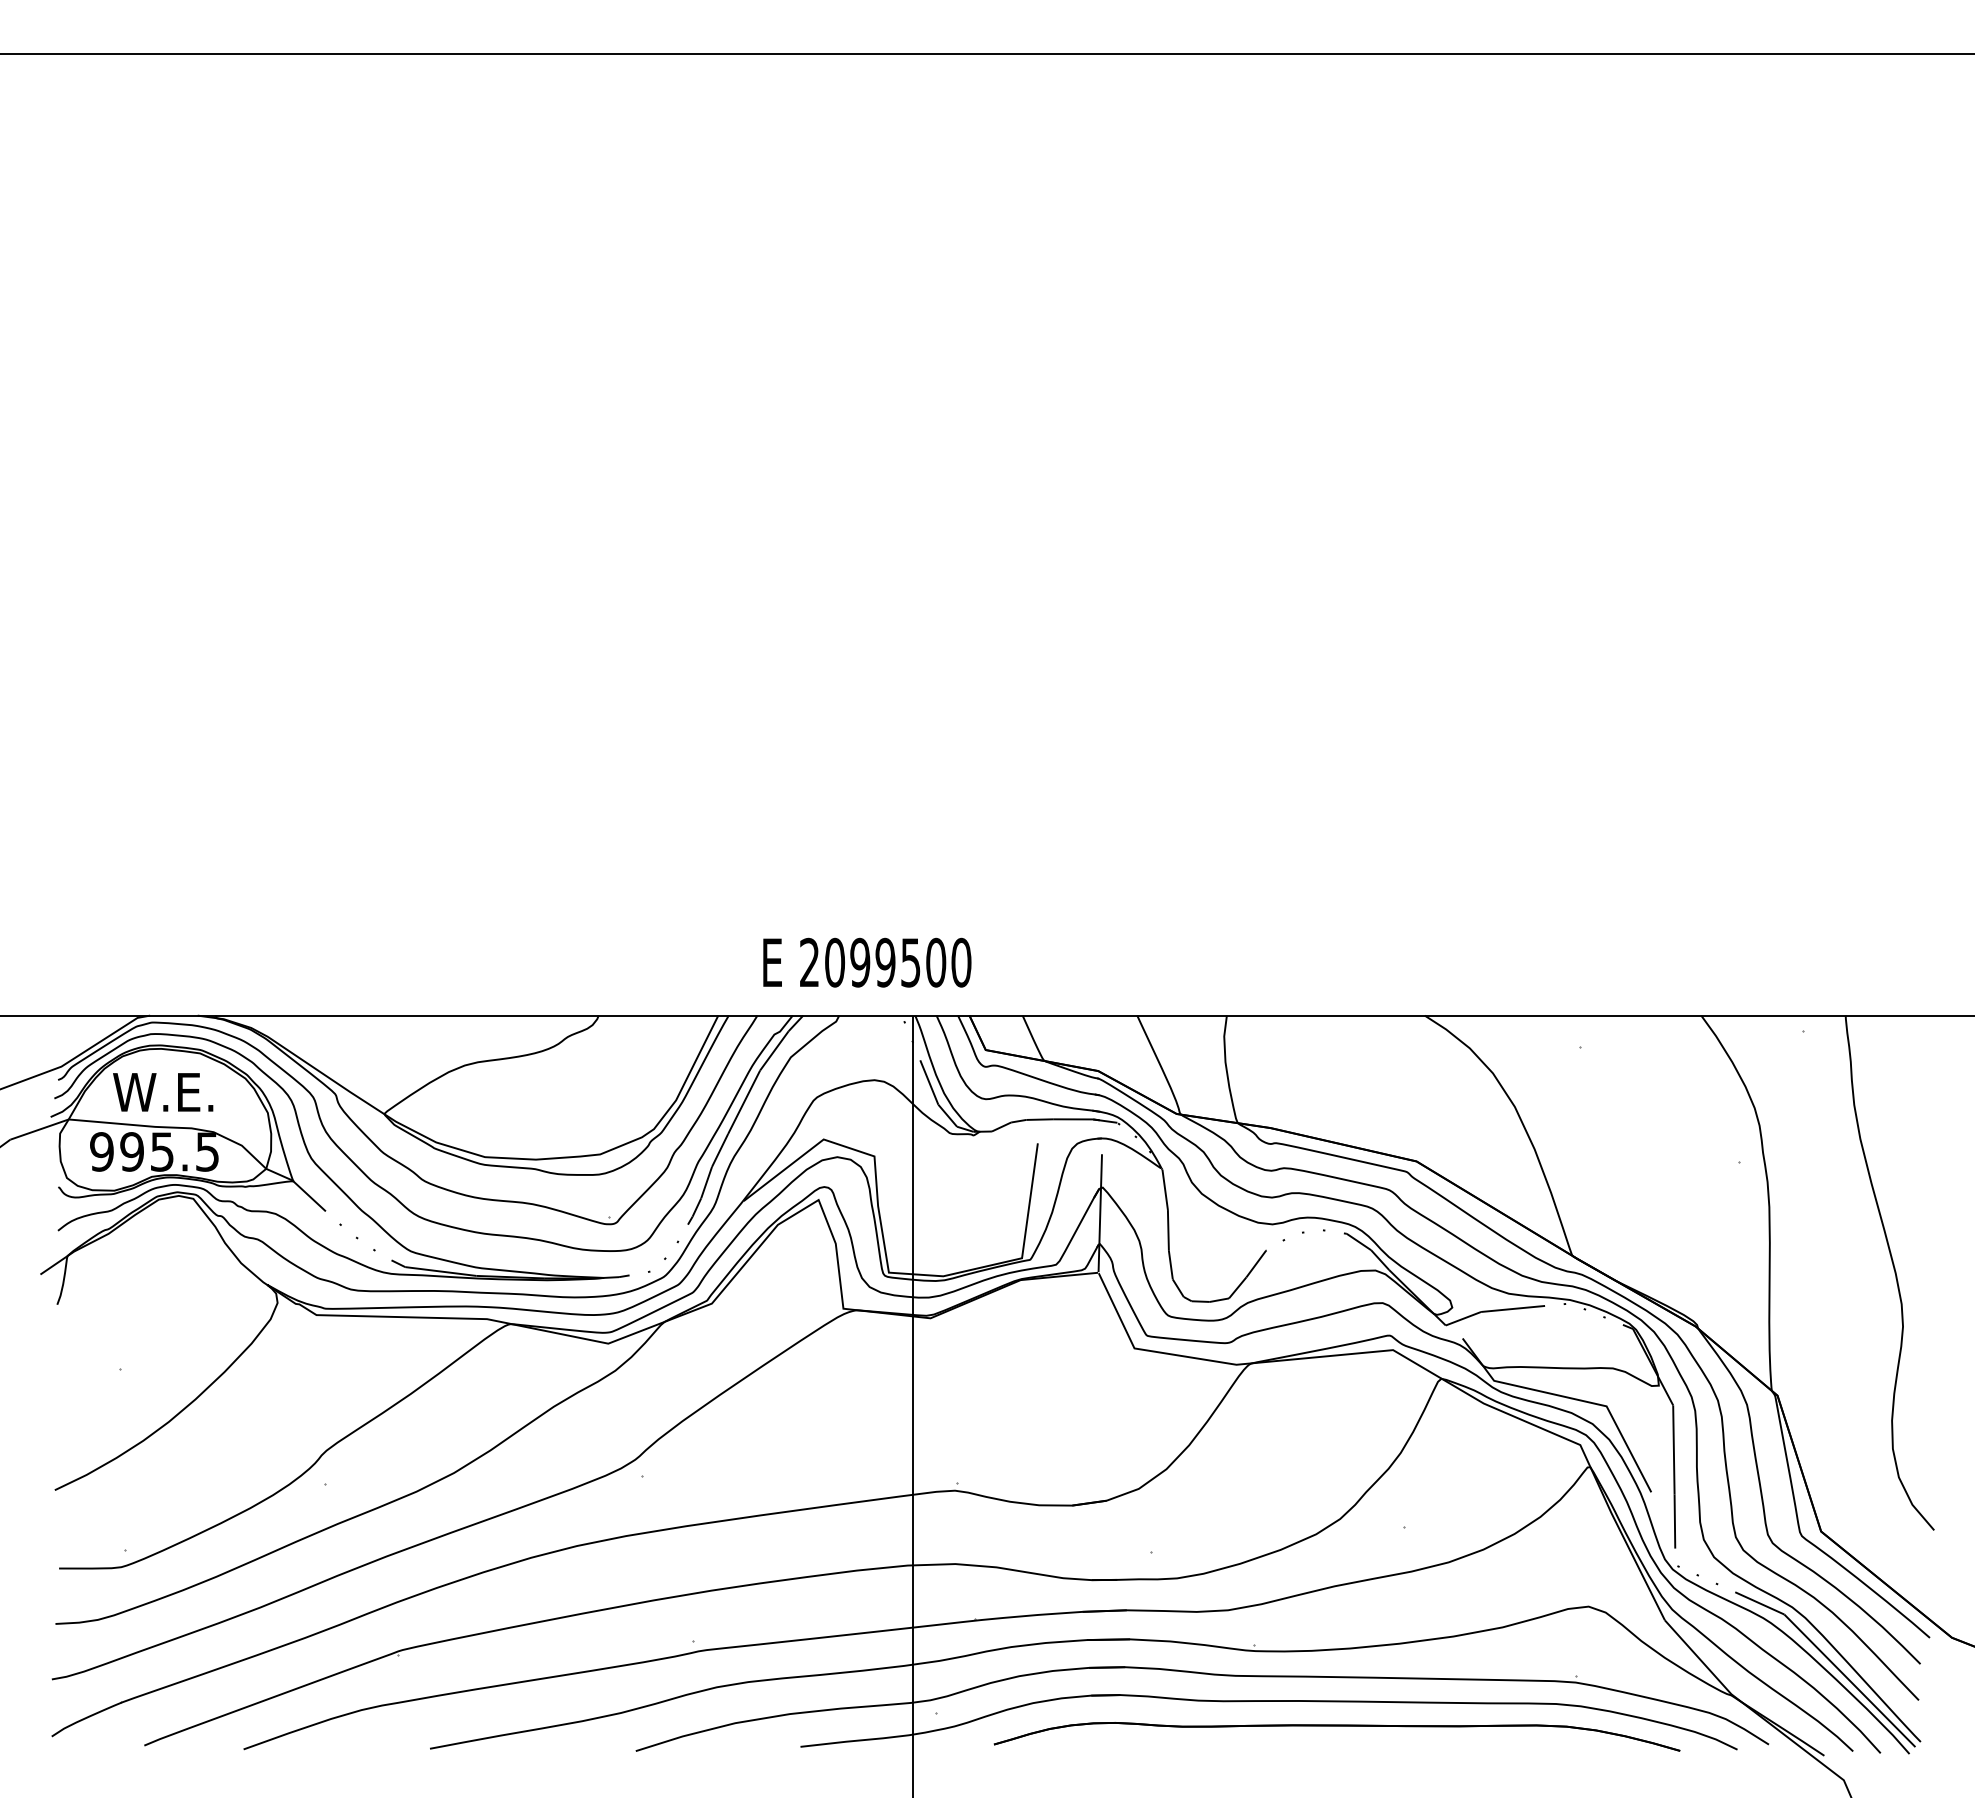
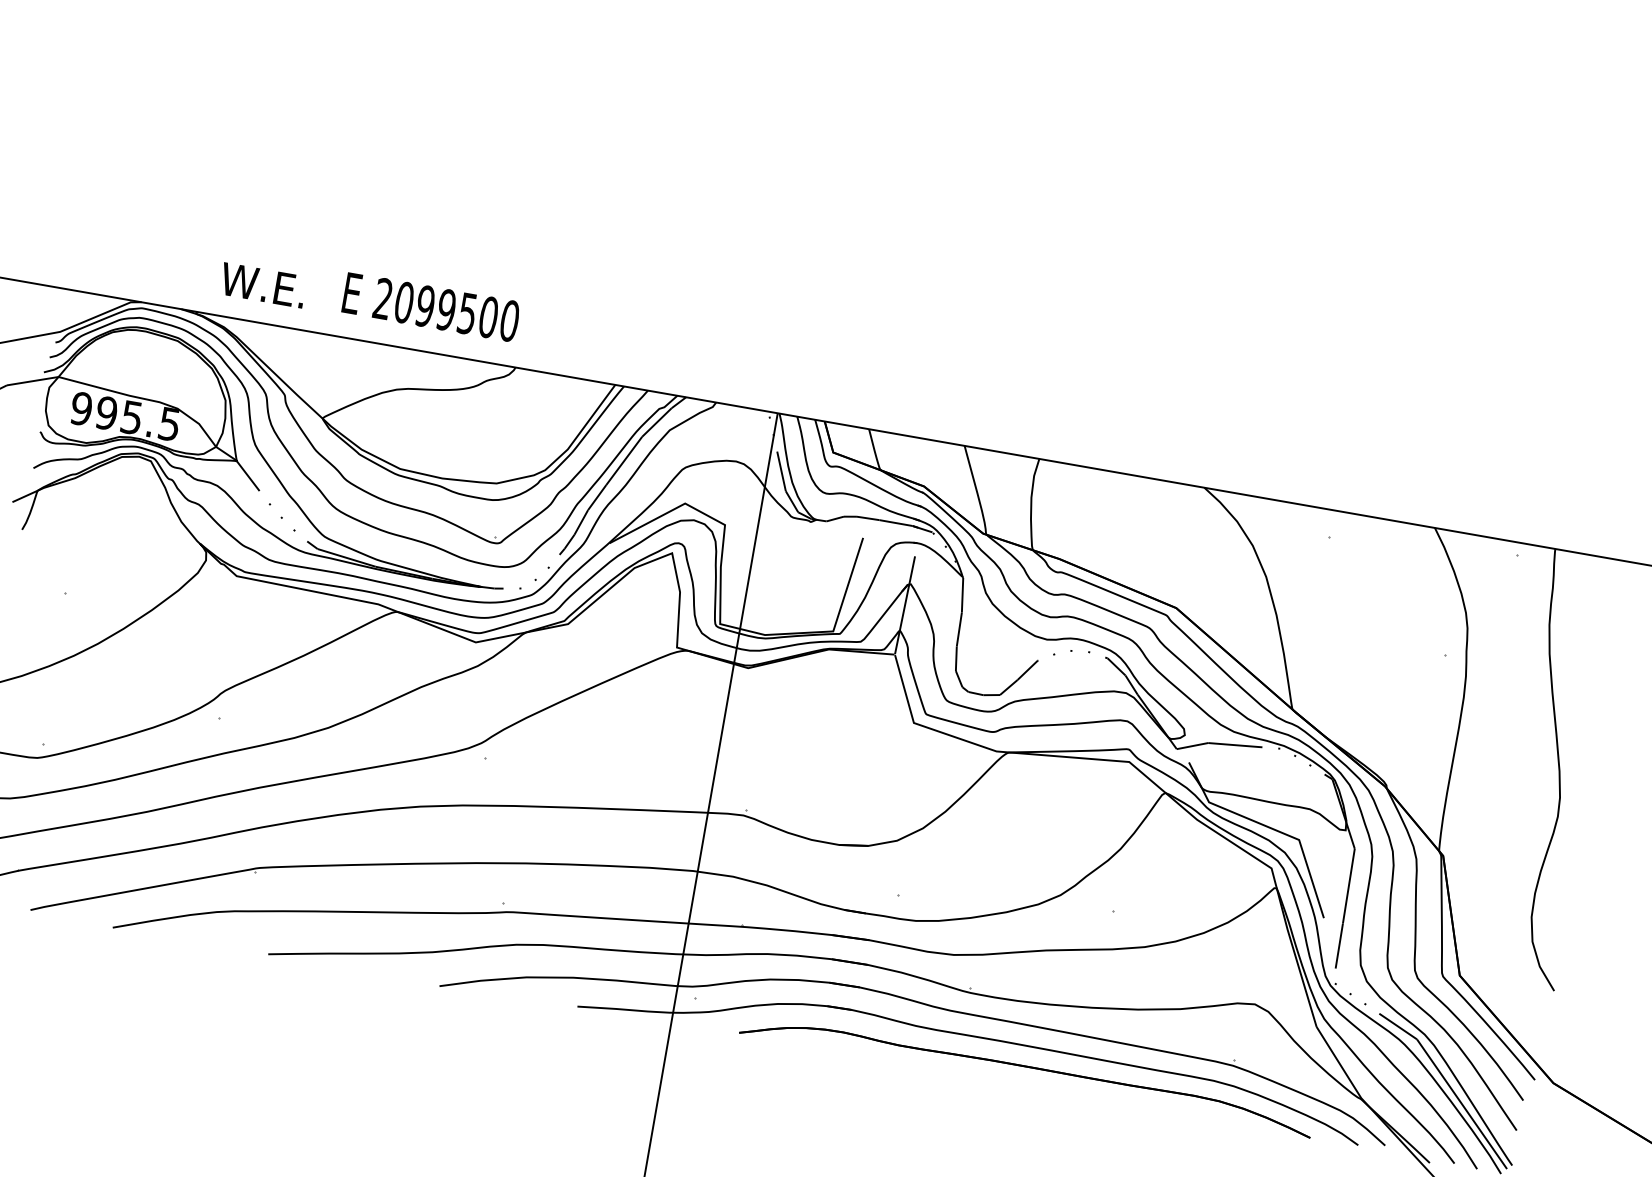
text: (867, 962) -> (431, 307), moved
text: (163, 1092) -> (263, 285), moved

